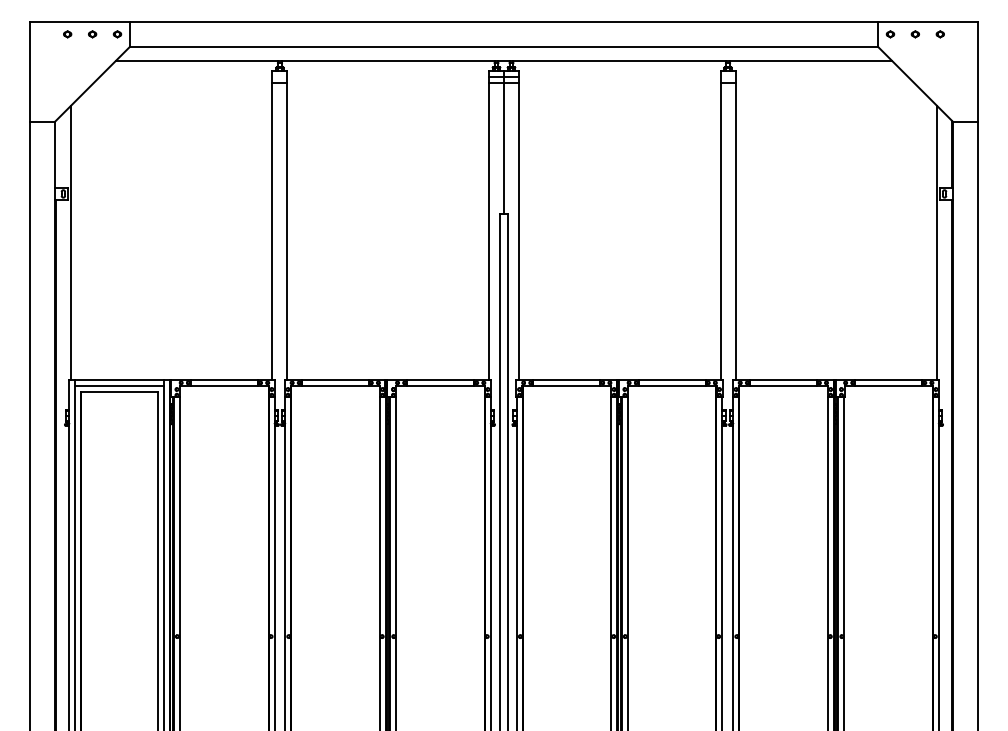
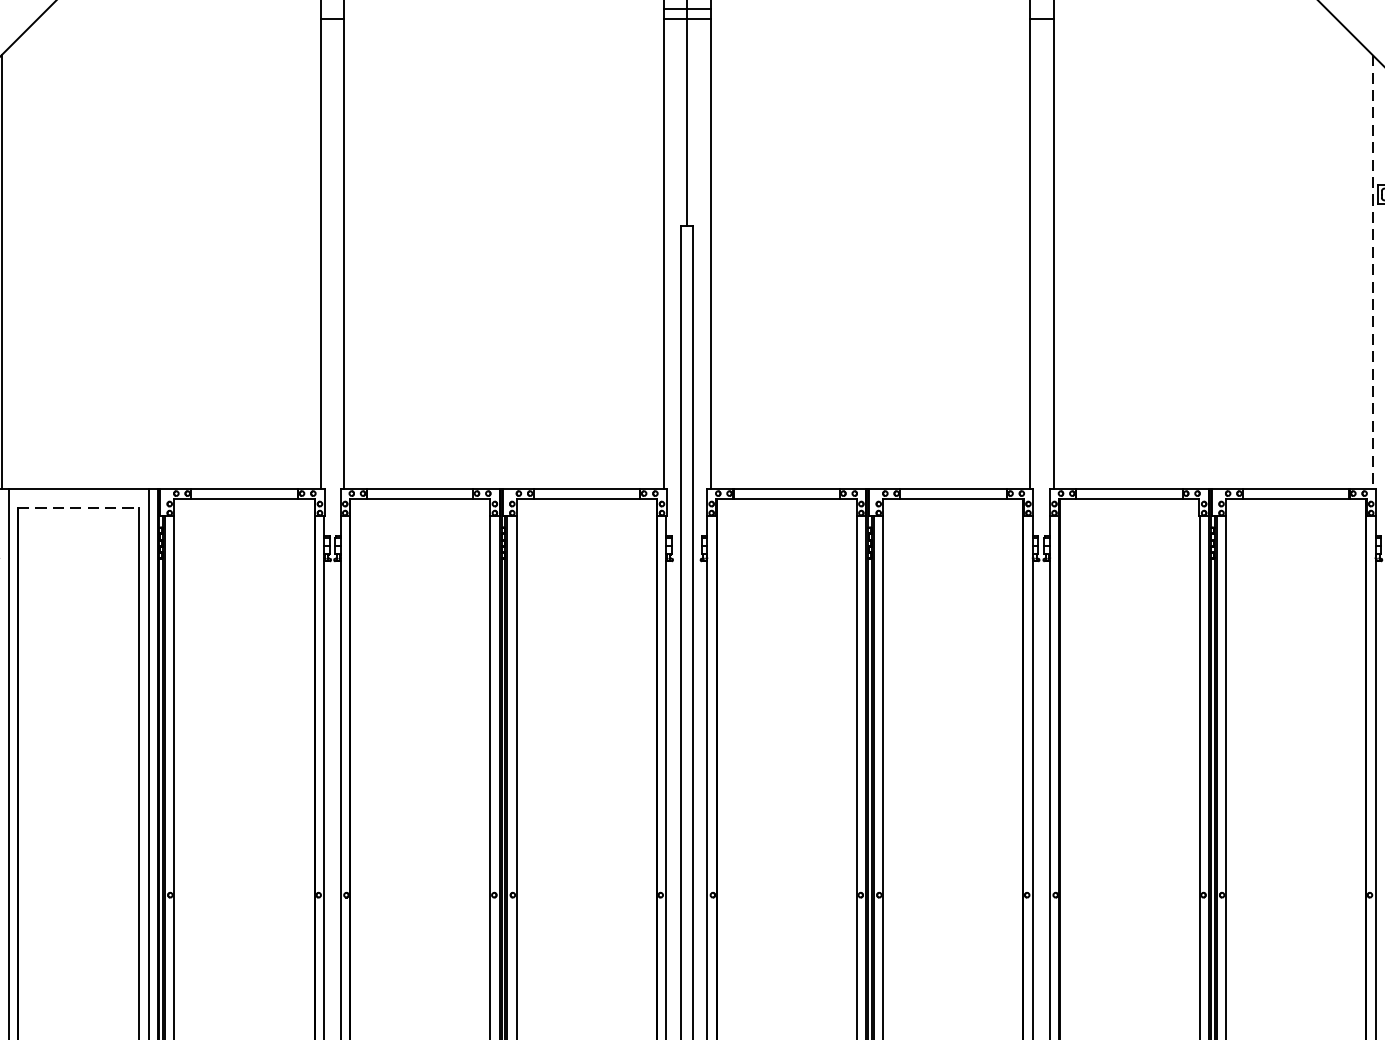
line: (937, 242) -> (1373, 271), solid -> dashed
line: (119, 386) -> (78, 499), removed
line: (119, 392) -> (78, 508), solid -> dashed

